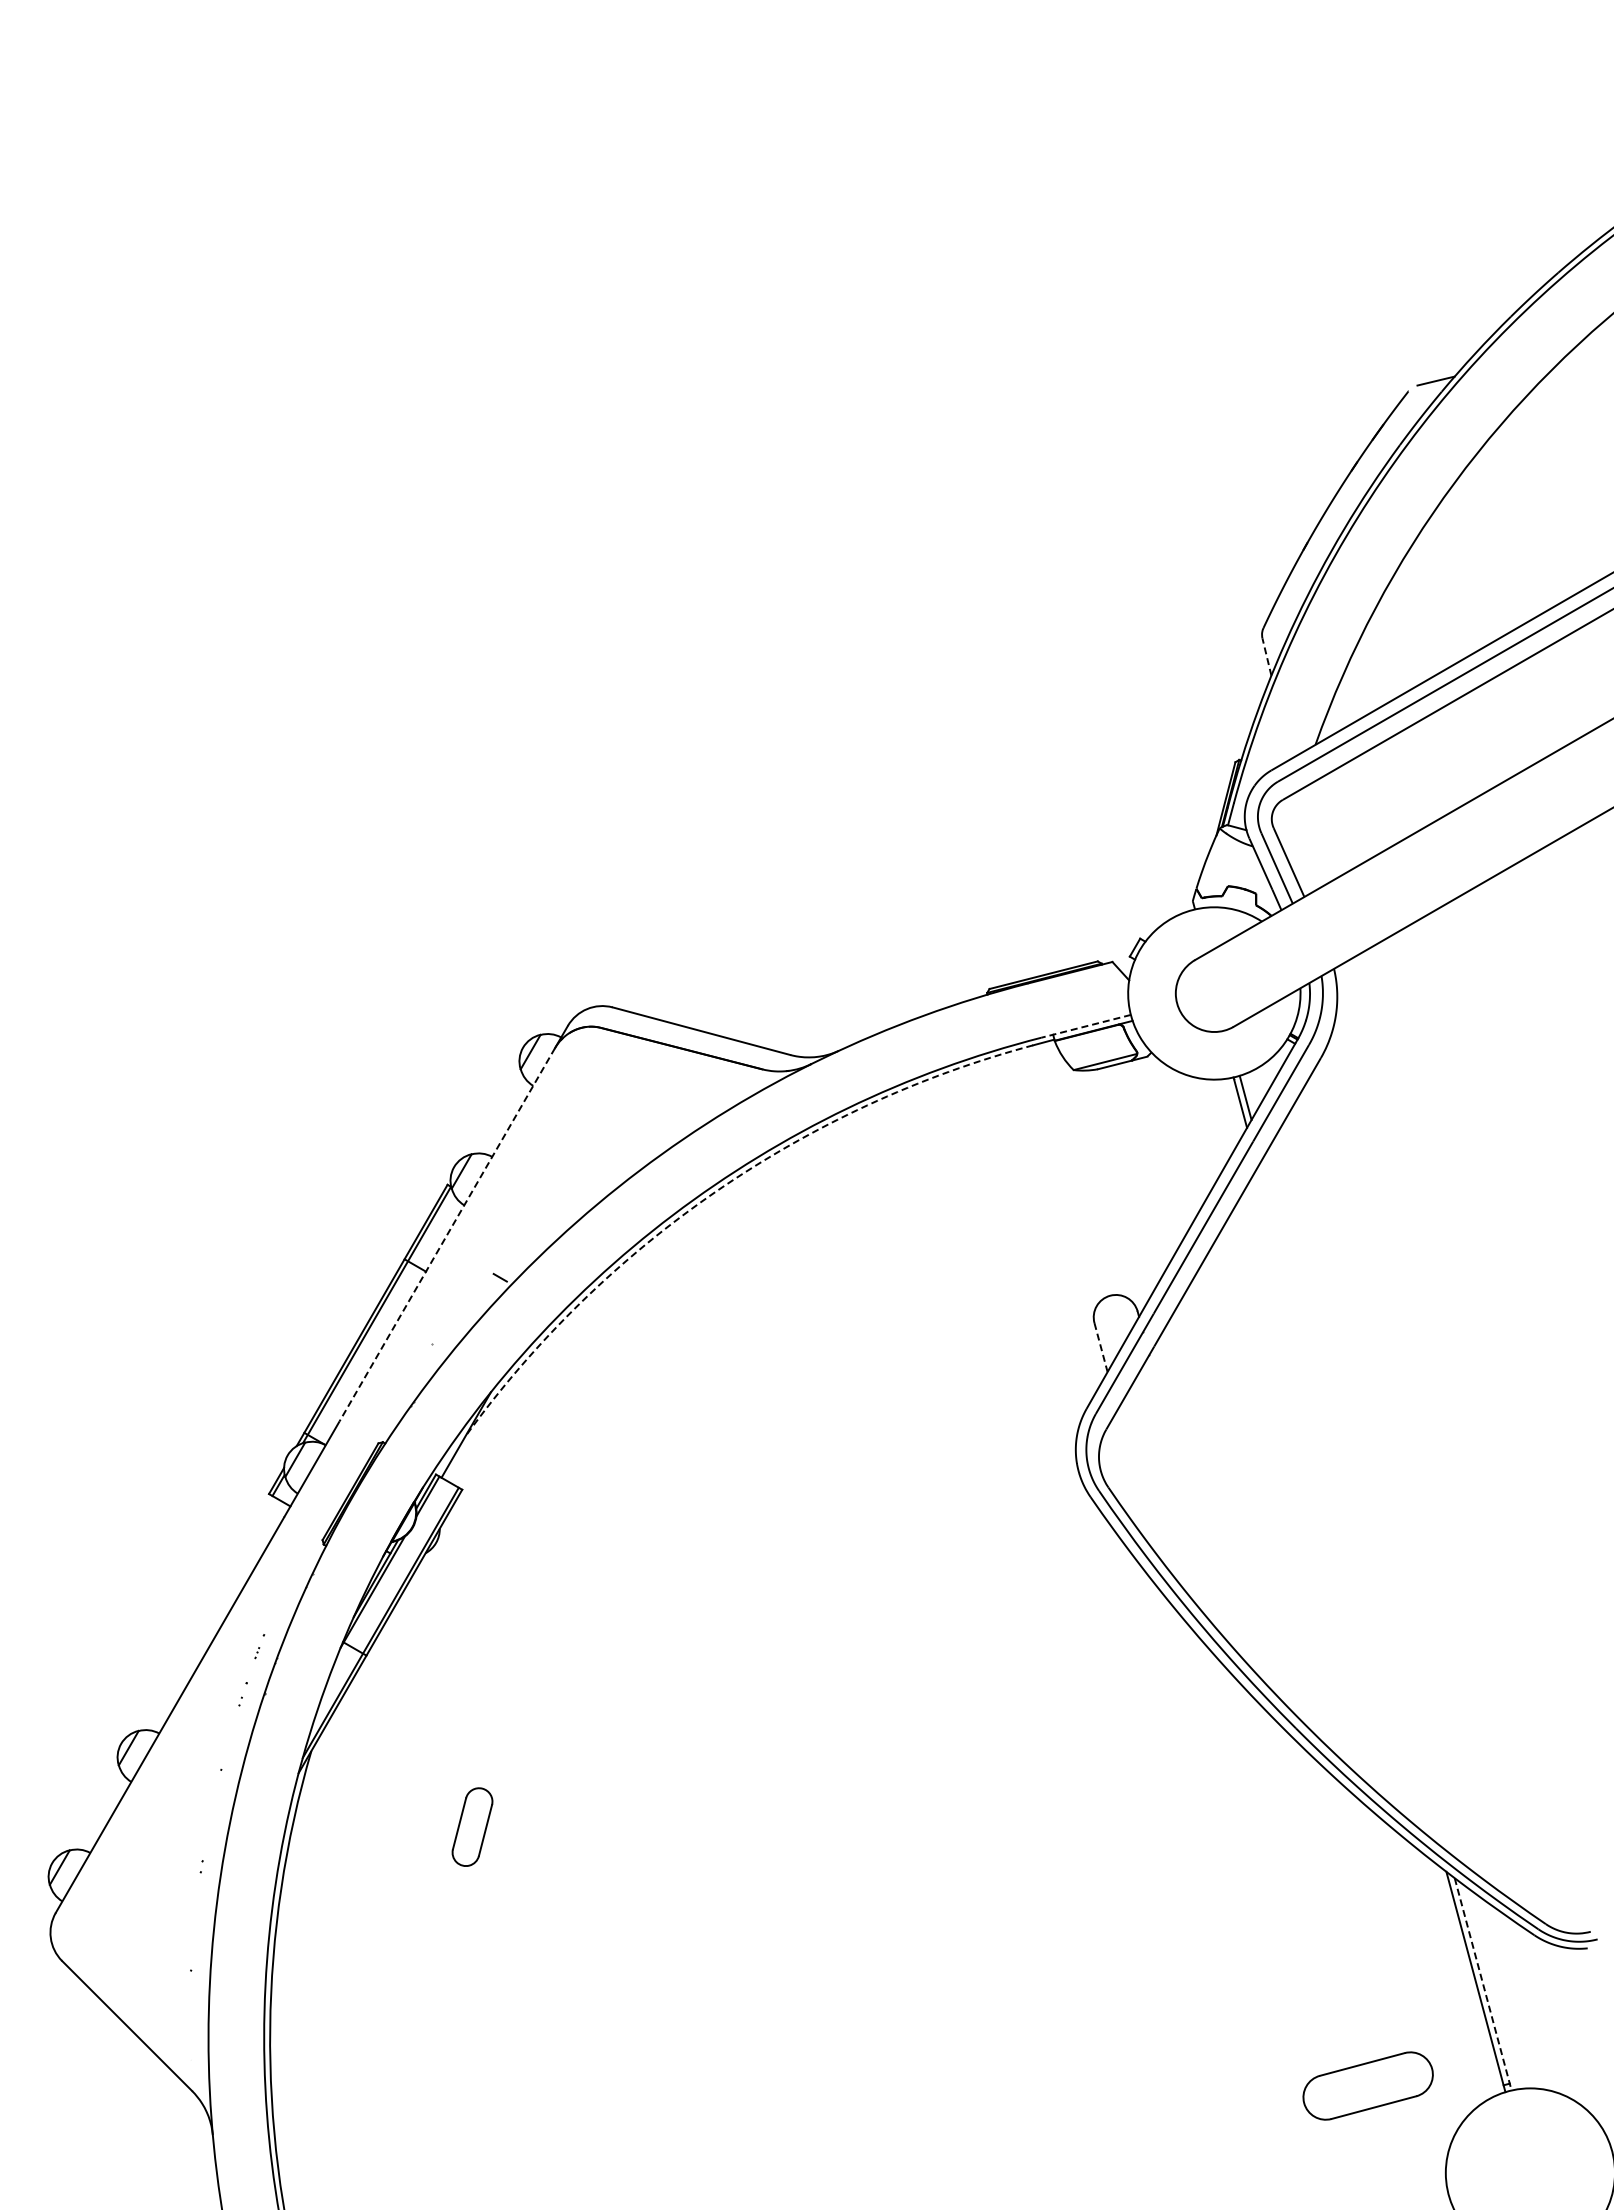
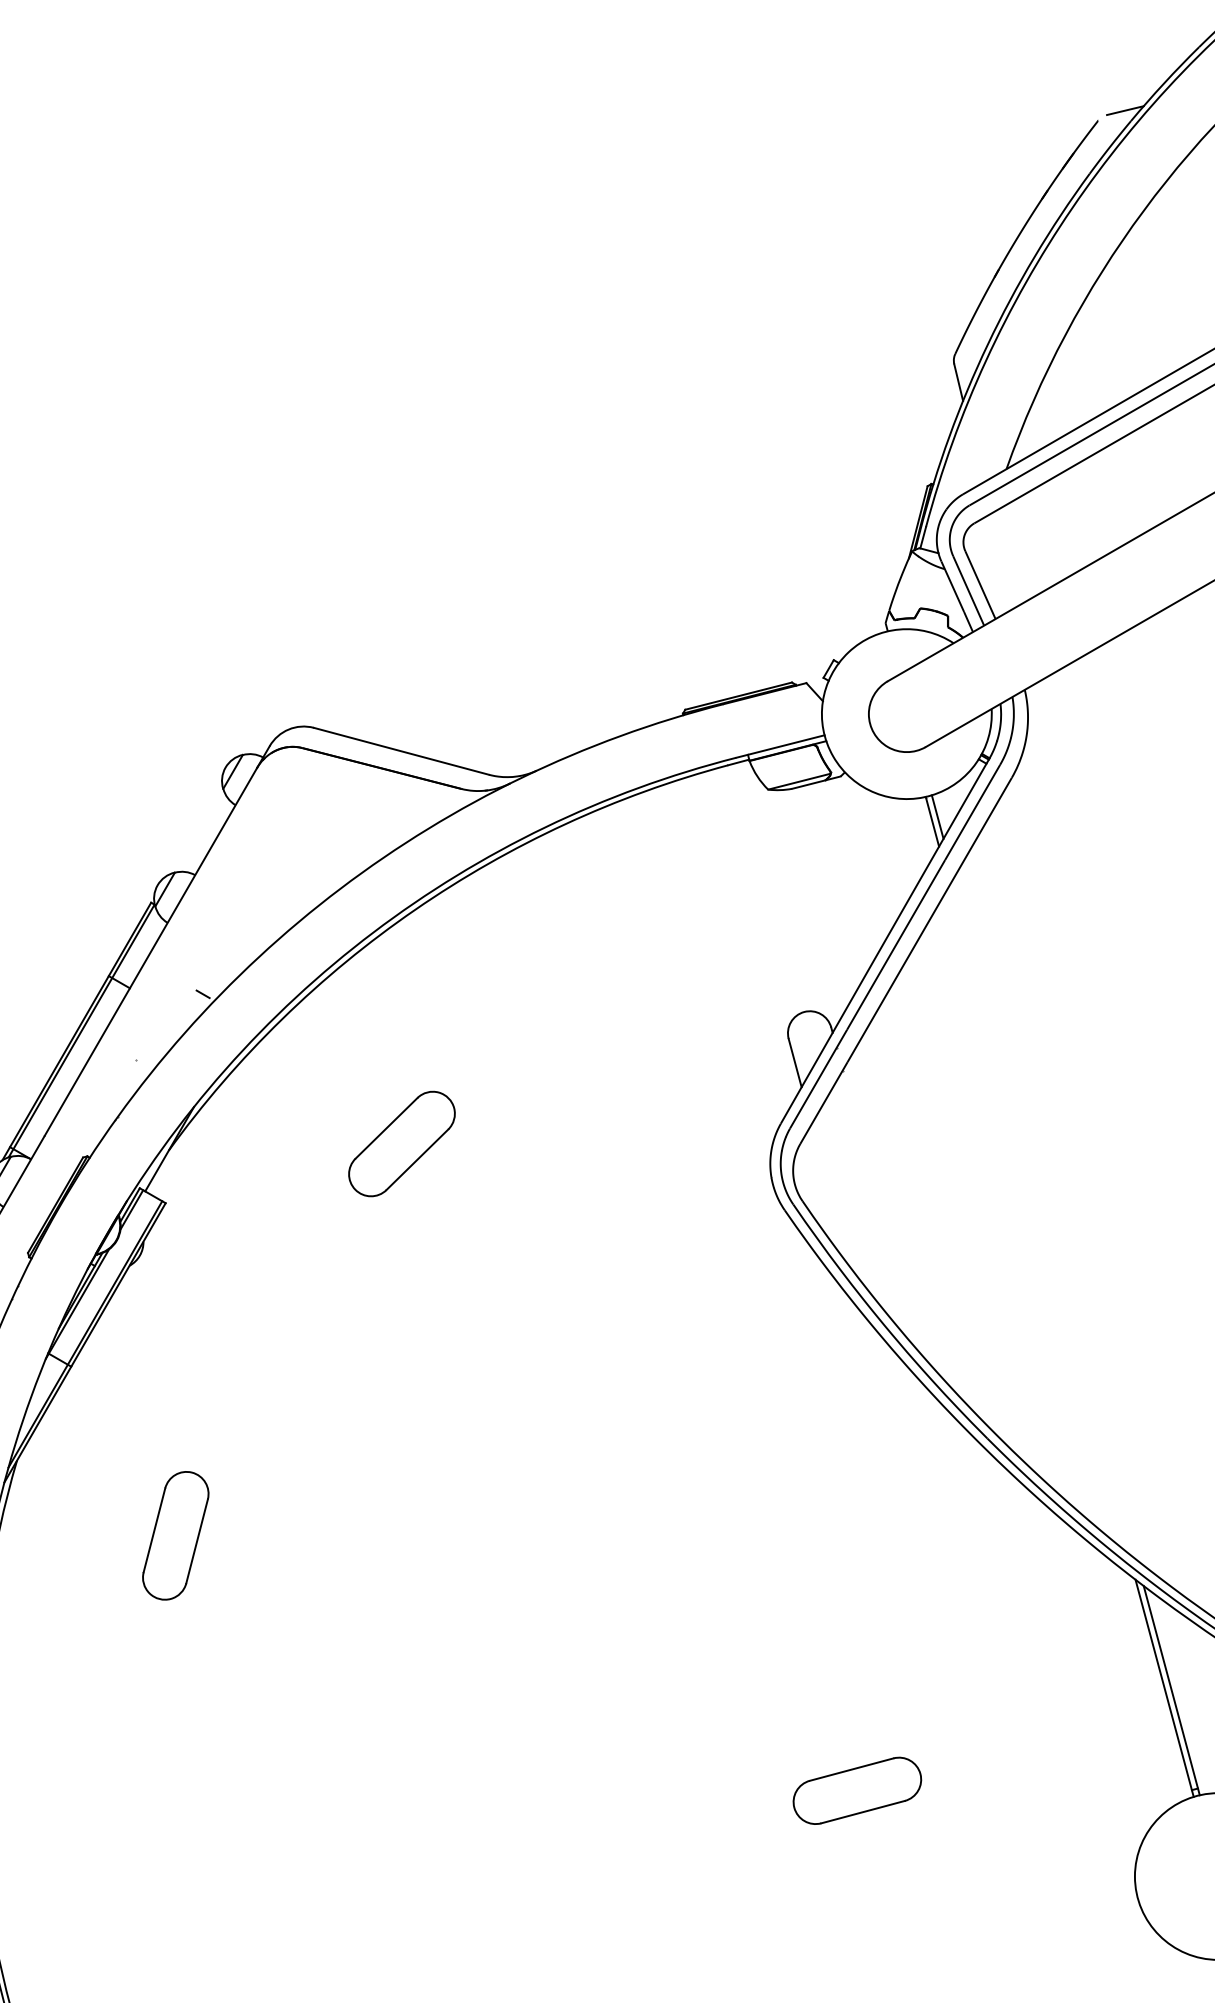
line: (1266, 656) -> (958, 382), dashed -> solid
line: (1085, 1026) -> (779, 746), dashed -> solid
arc: (715, 1191) -> (415, 909), dashed -> solid
line: (447, 1235) -> (151, 952), dashed -> solid
line: (1101, 1348) -> (795, 1064), dashed -> solid
part: (701, 1429) -> (401, 1143), added
part: (472, 1826) -> (175, 1535), size x1.67
line: (1483, 1984) -> (1172, 1690), dashed -> solid
part: (1367, 2085) -> (856, 1790), moved

